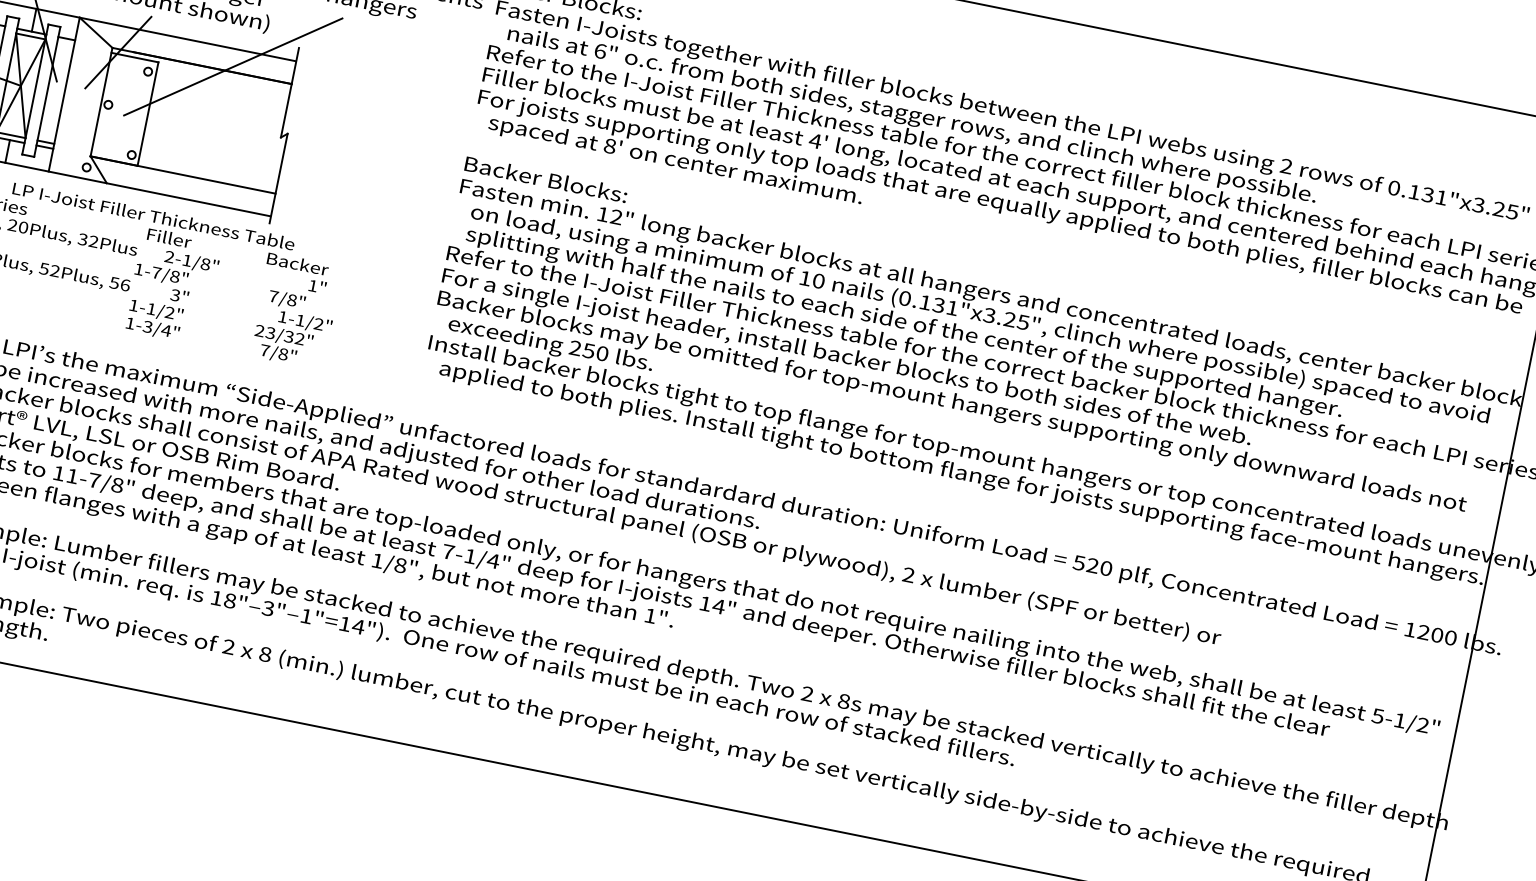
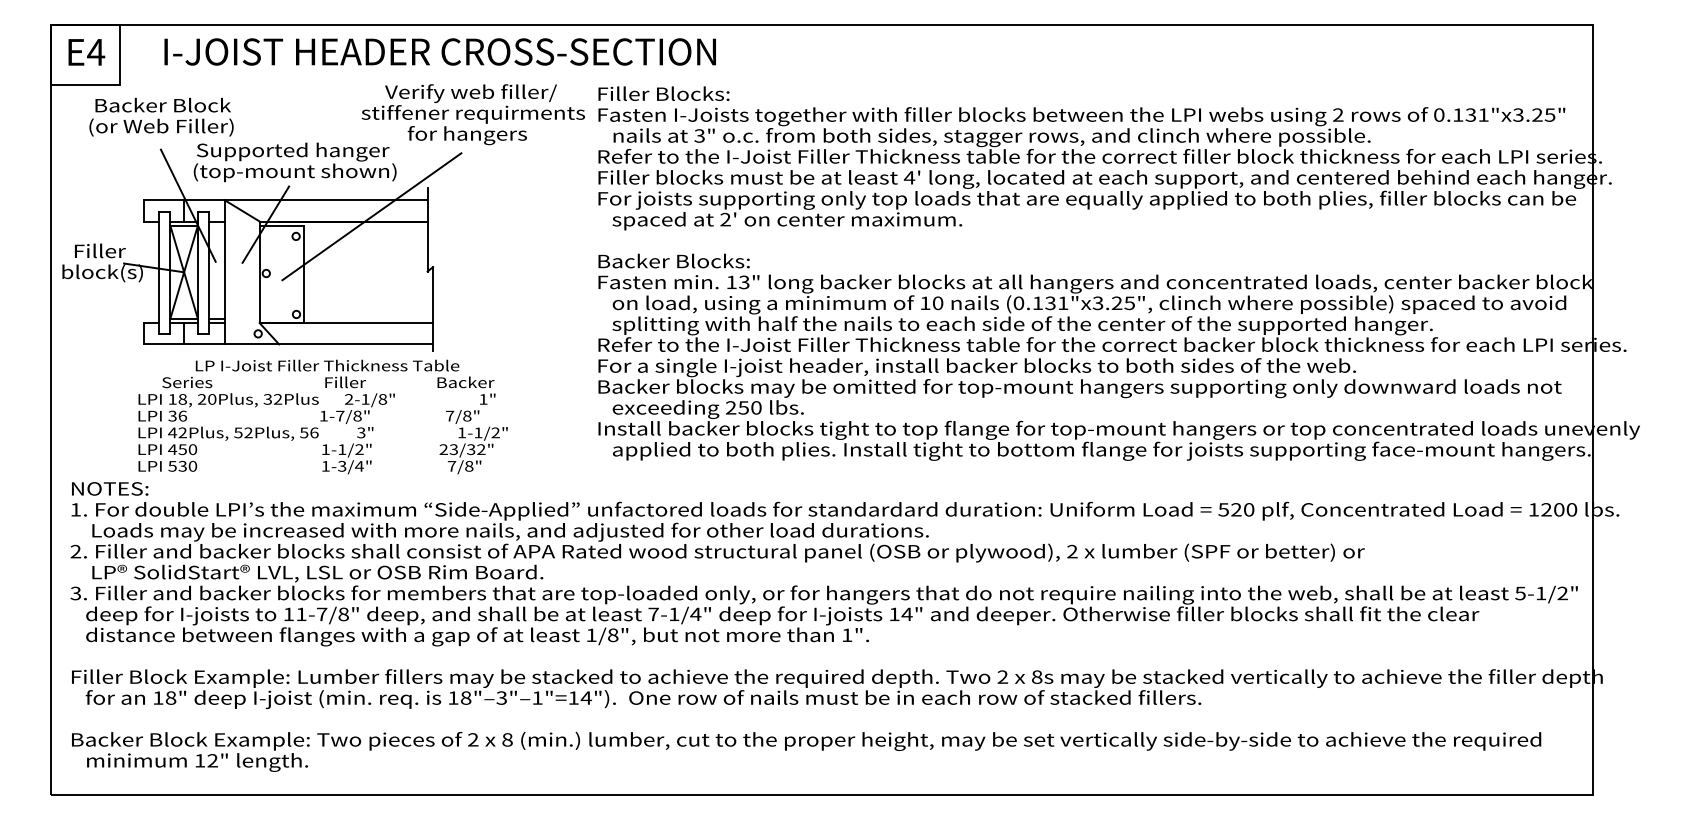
text: (600, 50) -> (699, 135), 6" -> 3"
text: (610, 145) -> (725, 219), 8' -> 2'
text: (616, 217) -> (744, 282), 12" -> 13"

